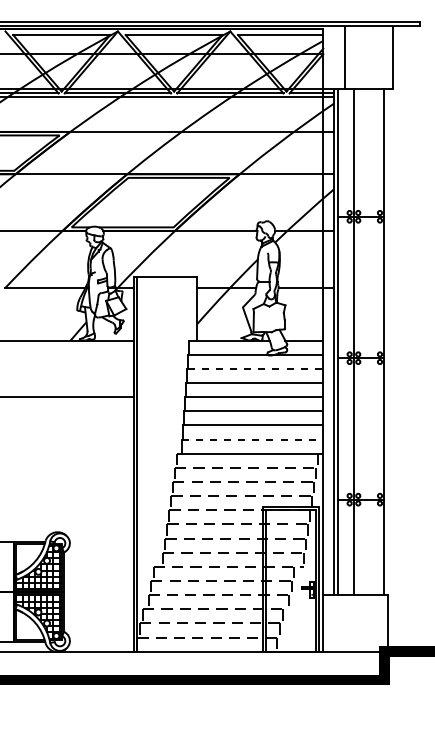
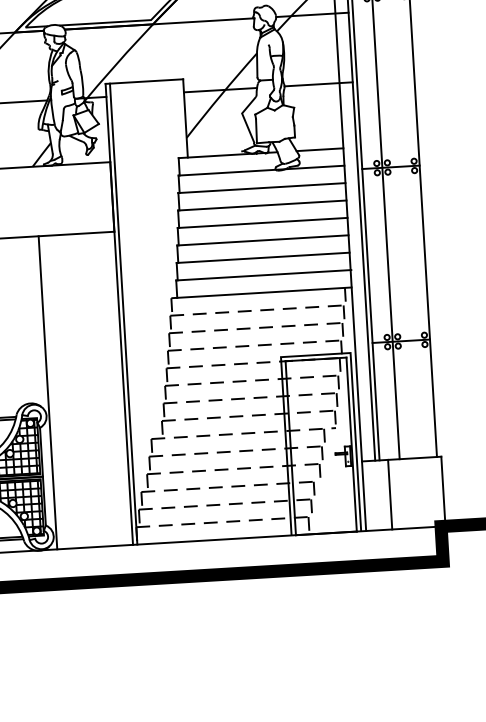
line: (255, 368) -> (262, 187), dashed -> solid
line: (253, 439) -> (264, 275), dashed -> solid
line: (72, 524) -> (48, 392), added
line: (344, 623) -> (390, 494), added

